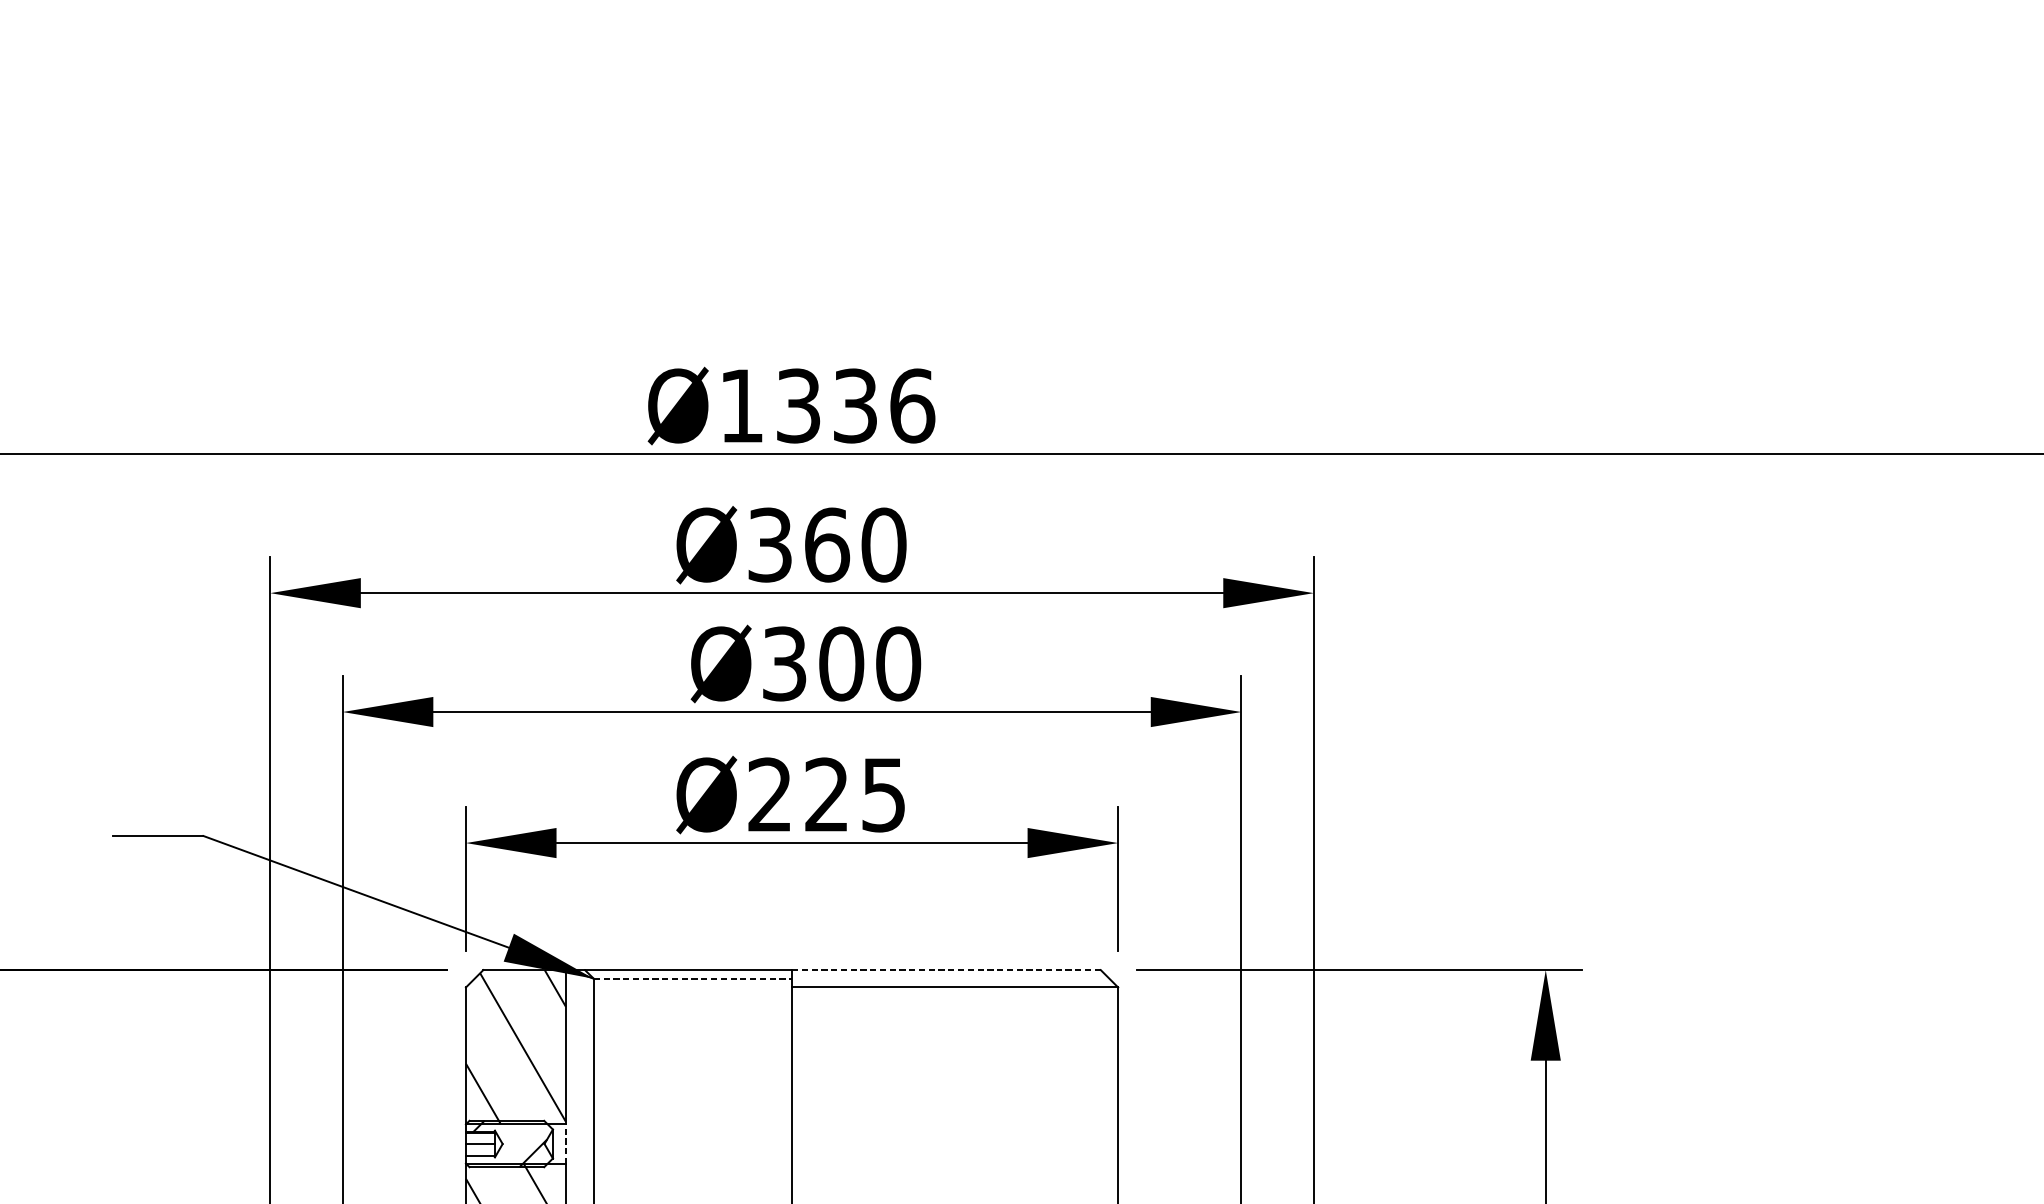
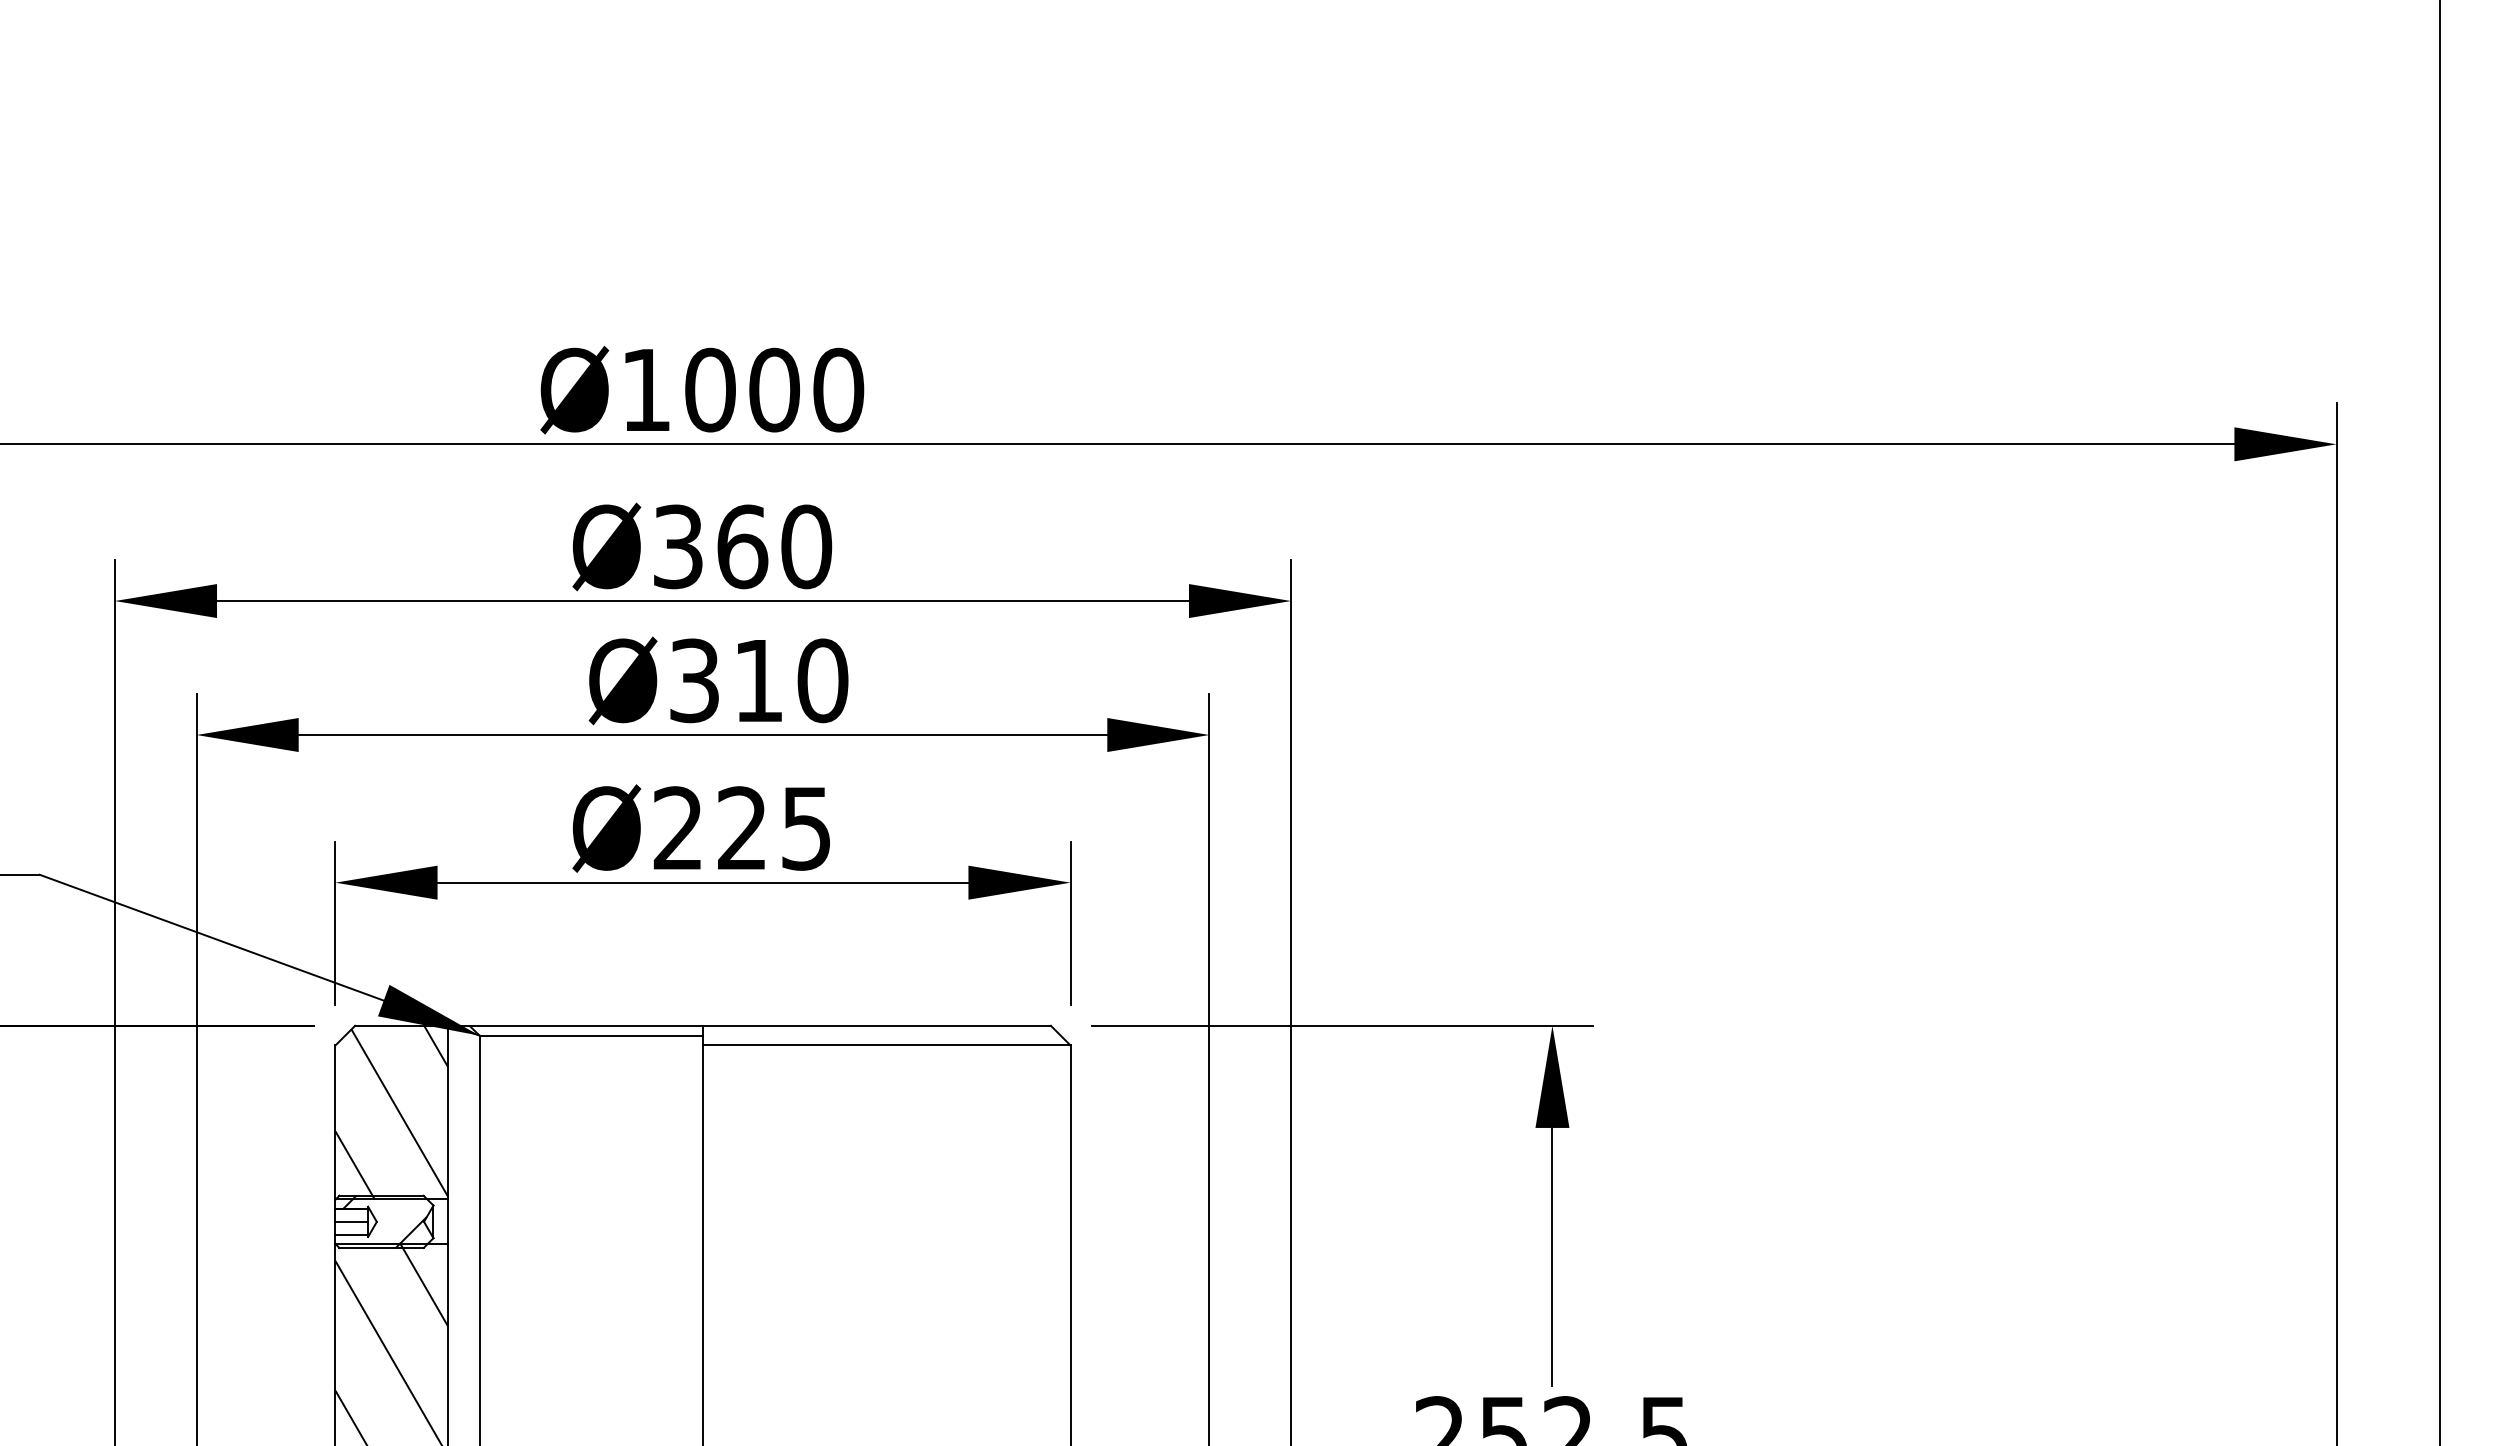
text: (855, 405) -> (774, 389), Ø1336 -> Ø1000
text: (841, 663) -> (758, 680), Ø300 -> Ø310
line: (946, 969) -> (876, 1025), dashed -> solid
line: (693, 978) -> (591, 1035), dashed -> solid
line: (566, 1143) -> (448, 1221), dashed -> solid

